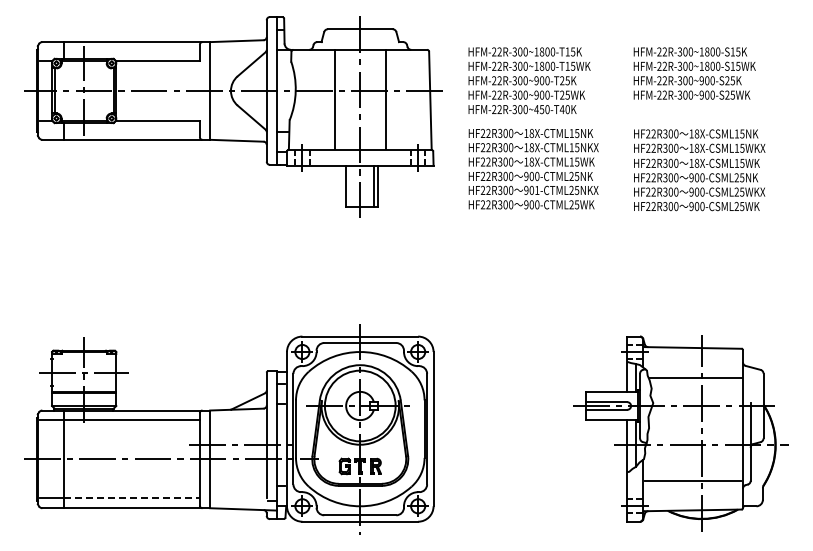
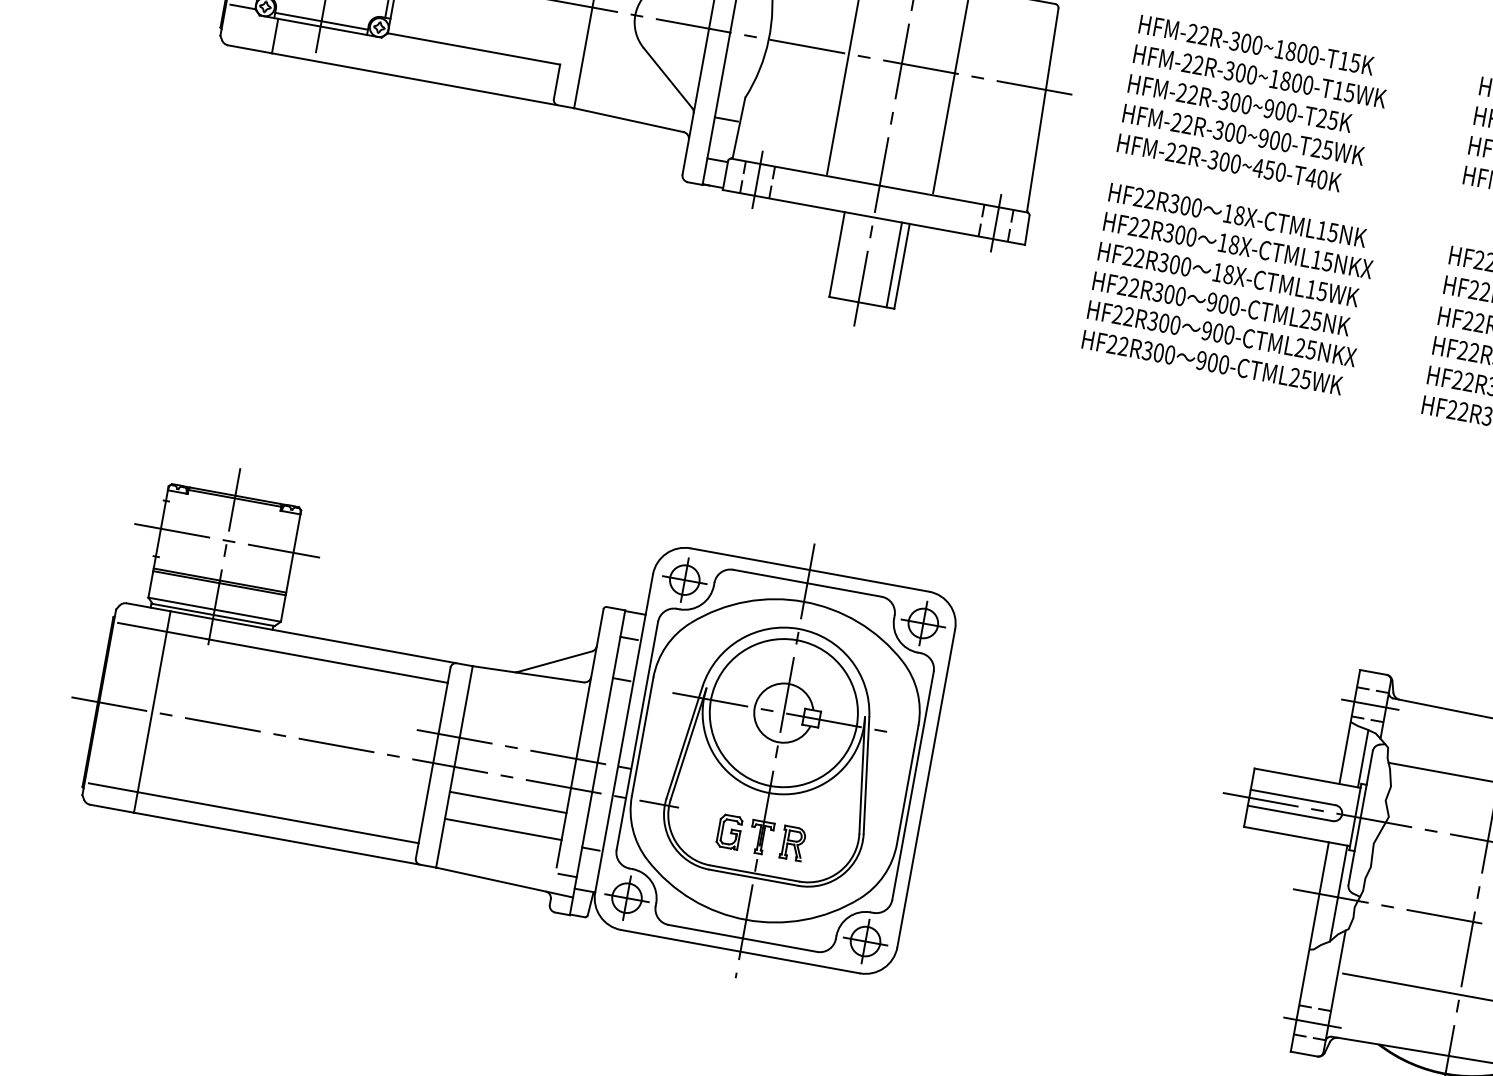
text: (537, 189) -> (1230, 333), 901-CTML25NKX -> 900-CTML25NKX
line: (238, 471) -> (508, 802), added
line: (238, 484) -> (503, 829), added
line: (132, 498) -> (279, 818), dashed -> solid

